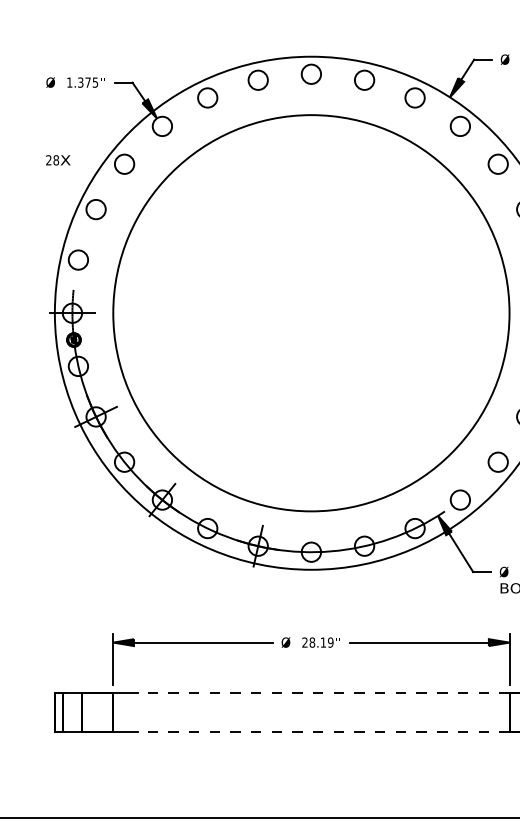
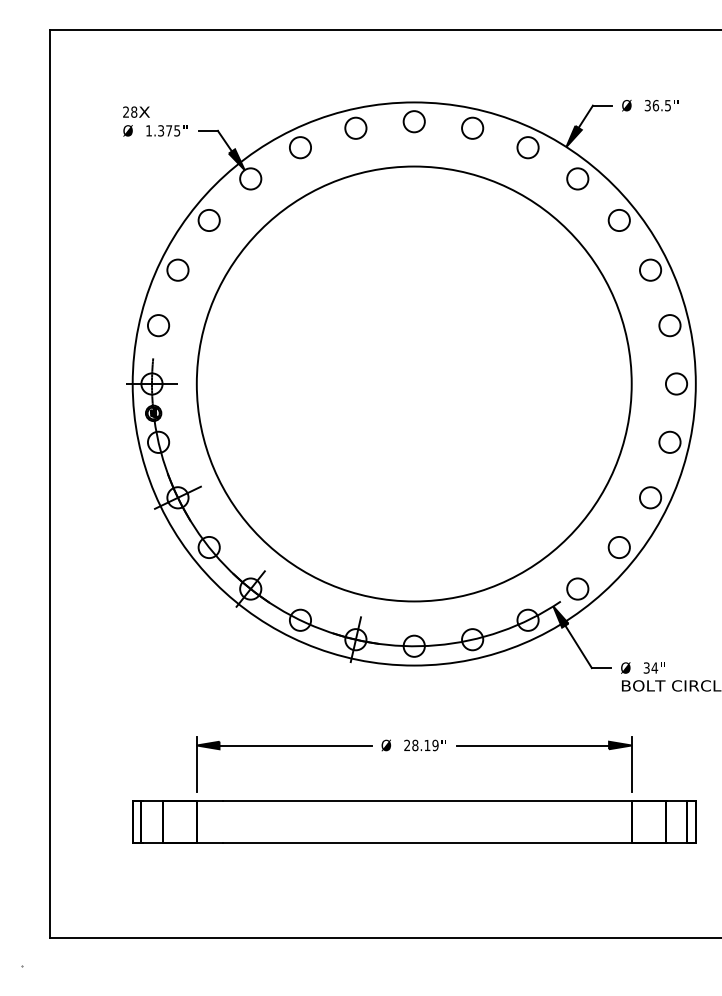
text: (58, 159) -> (136, 111), moved
line: (323, 693) -> (427, 801), dashed -> solid
line: (323, 731) -> (427, 843), dashed -> solid

